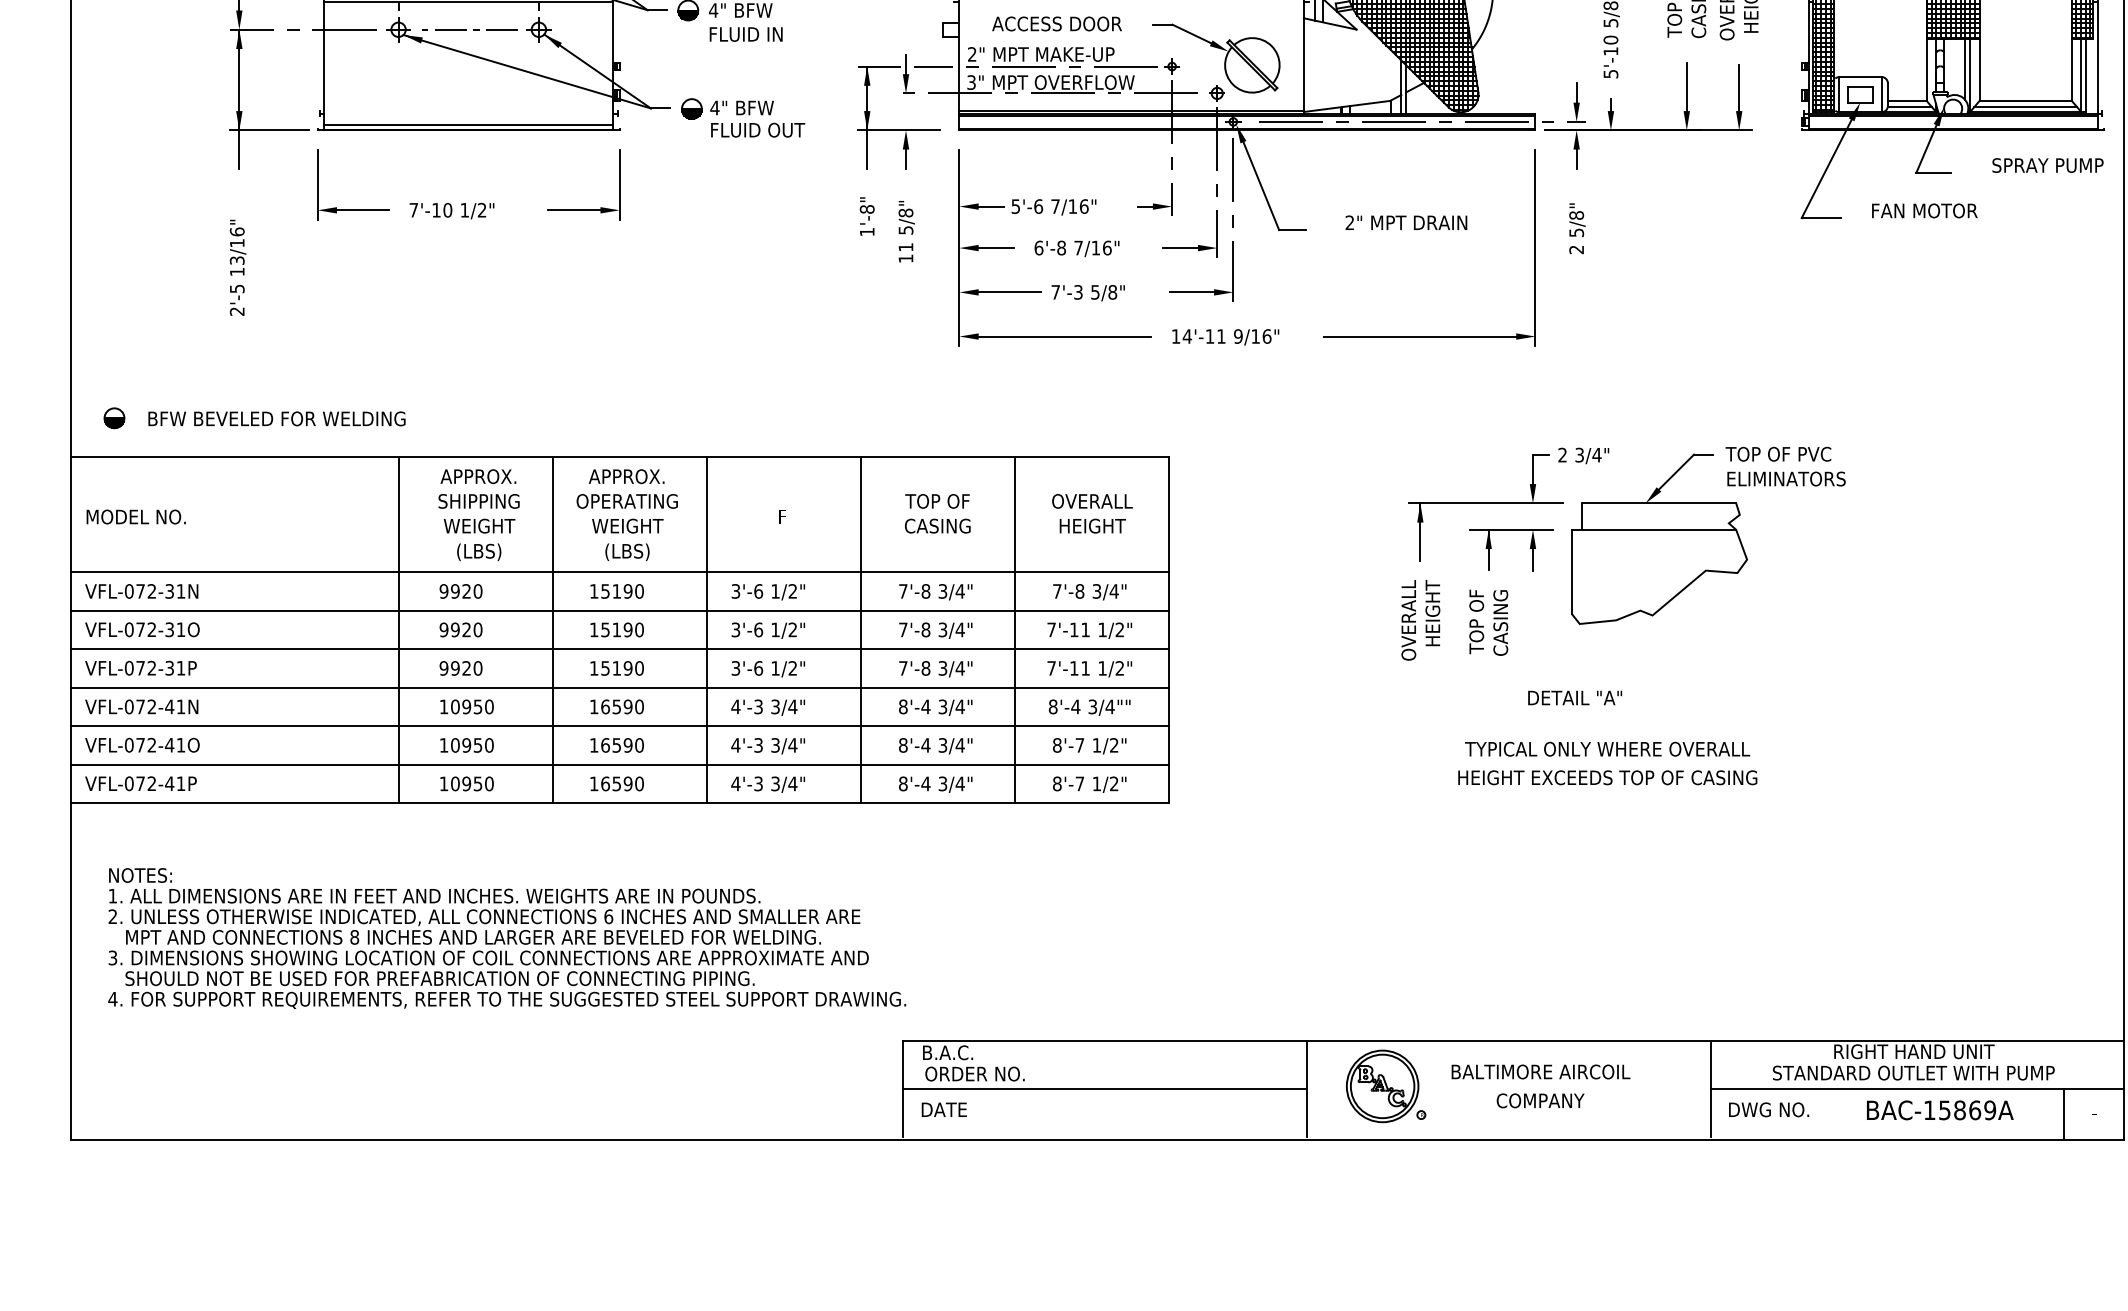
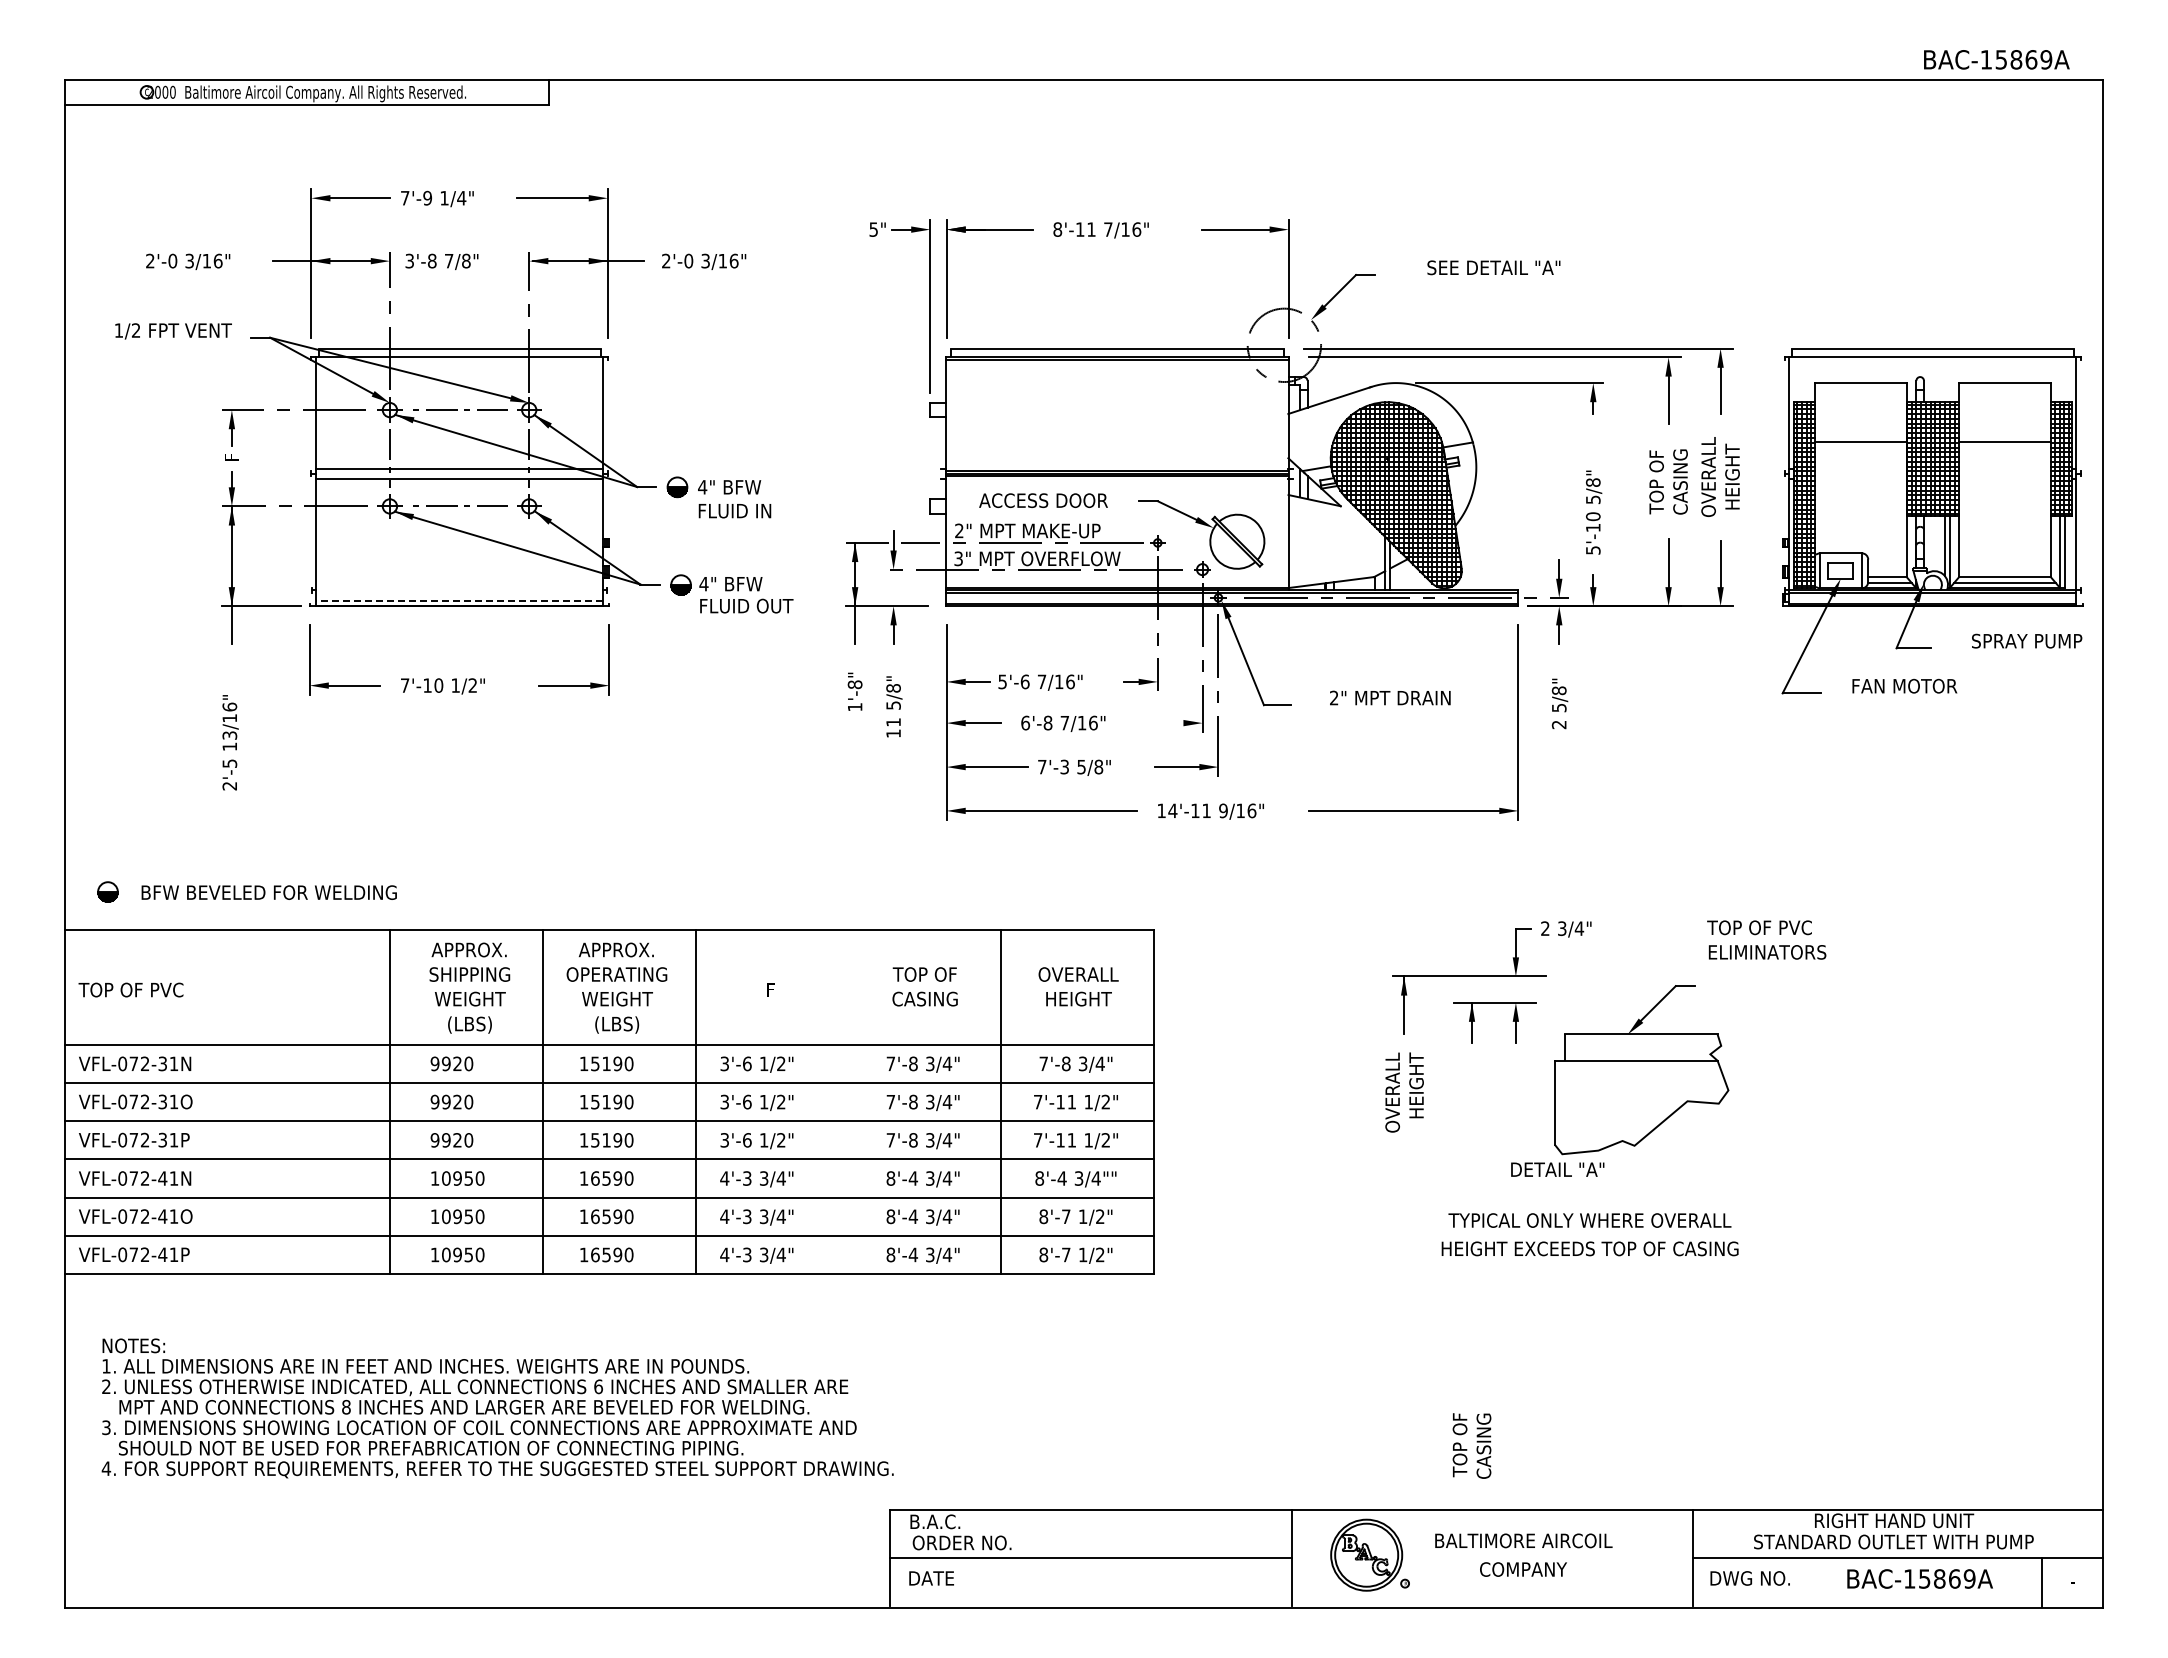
line: (468, 125) -> (459, 601), solid -> dashed
line: (1179, 248) -> (1165, 723), removed
text: (137, 516) -> (130, 989), MODEL NO. -> TOP OF PVC
part: (1659, 539) -> (1641, 1070), moved
text: (1488, 622) -> (1471, 1445), moved
line: (860, 629) -> (848, 1101), removed

